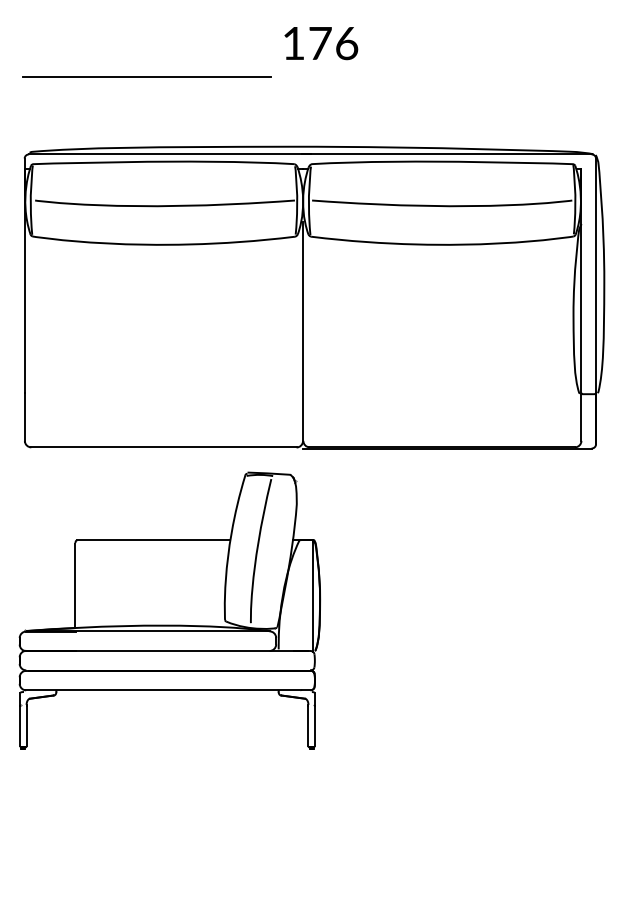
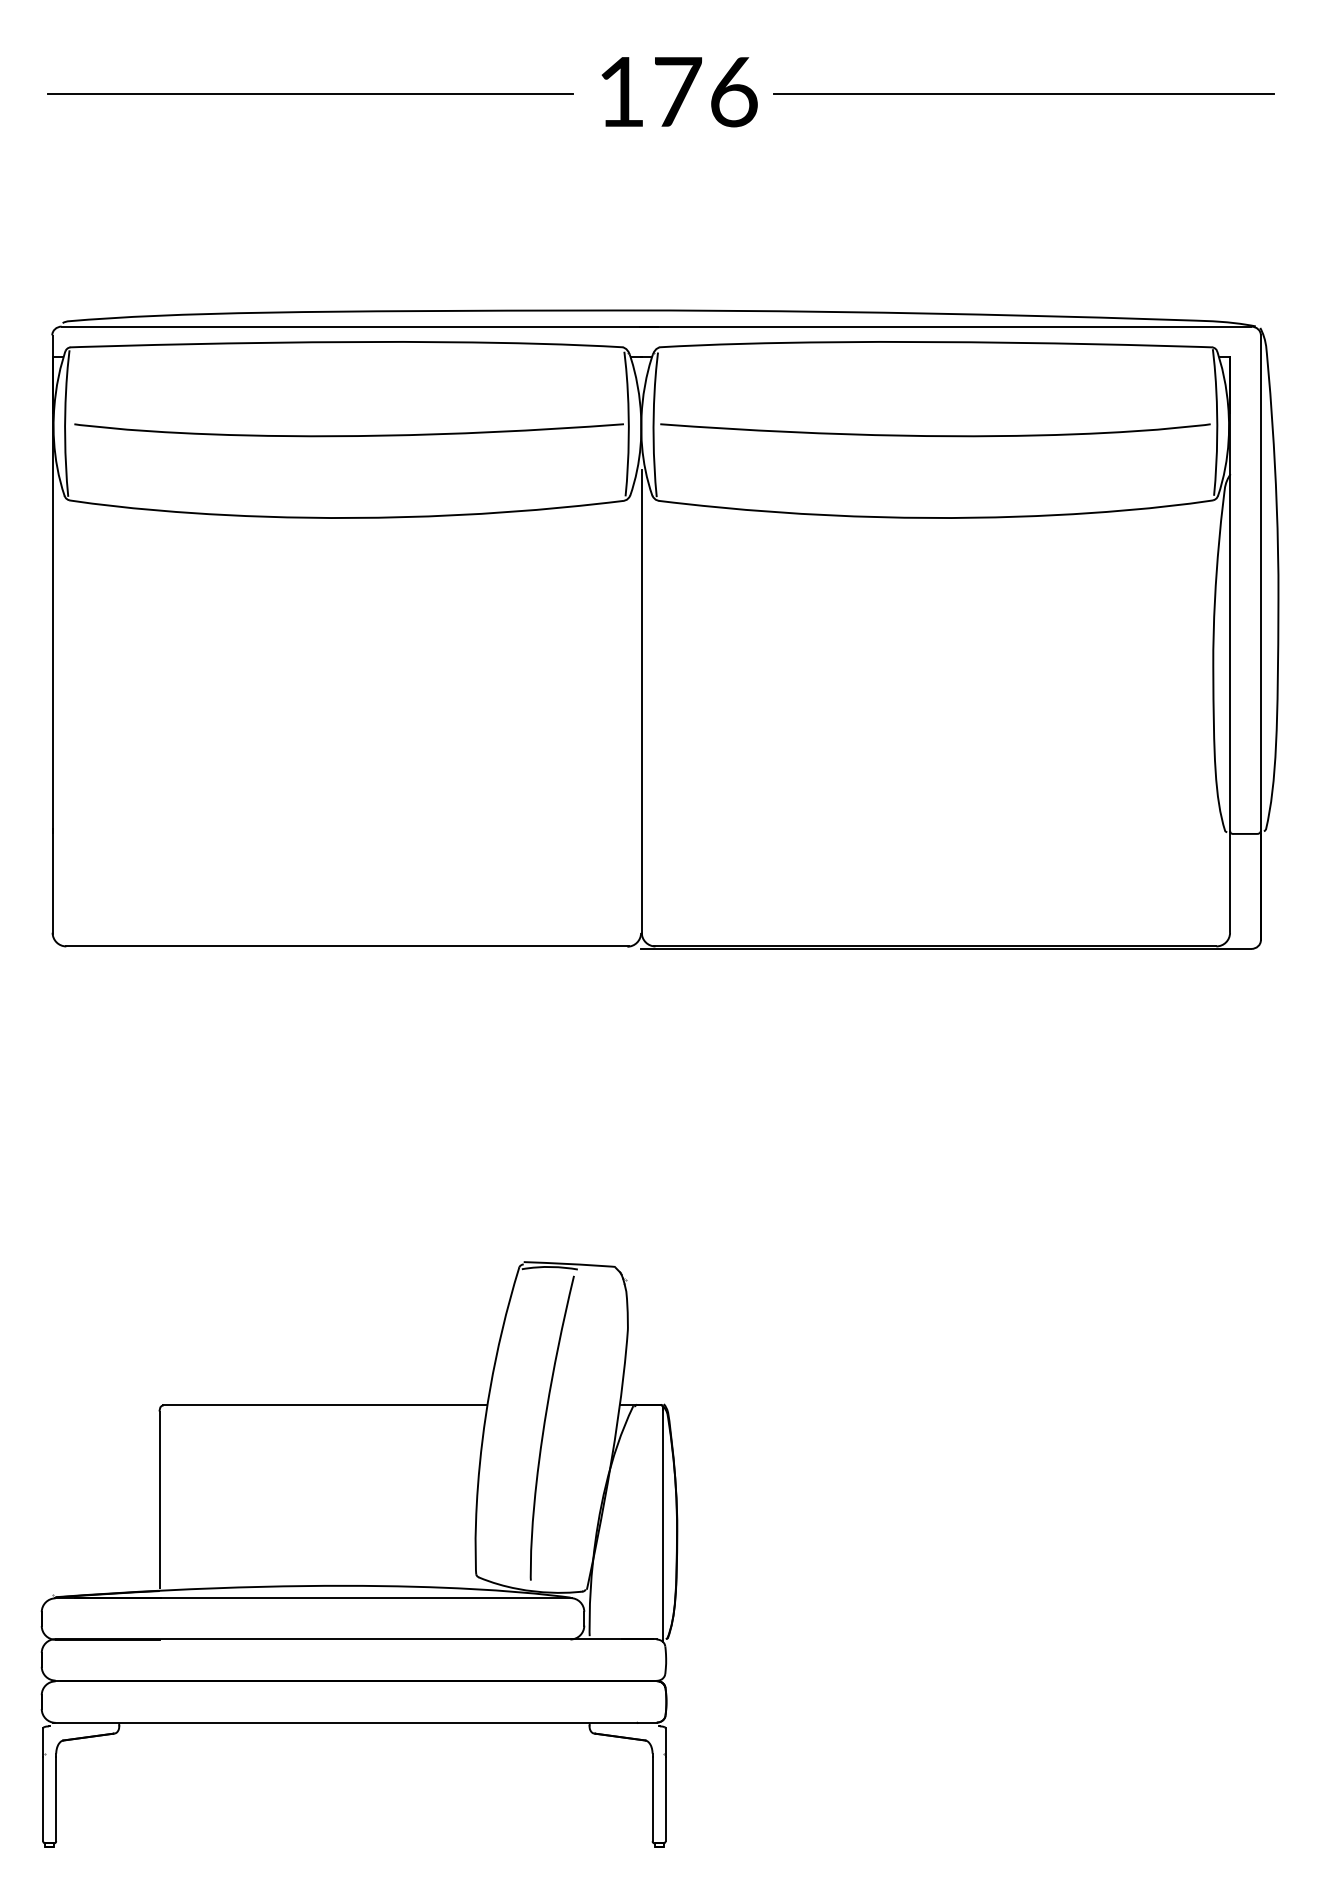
line: (483, 44) -> (1022, 94), added
line: (146, 76) -> (309, 94), moved
part: (169, 610) -> (358, 1553), moved

